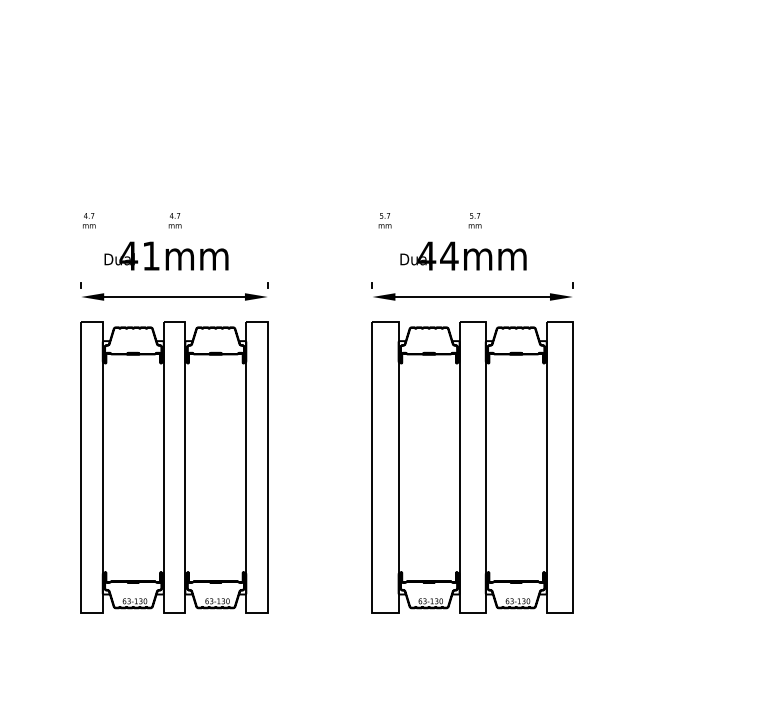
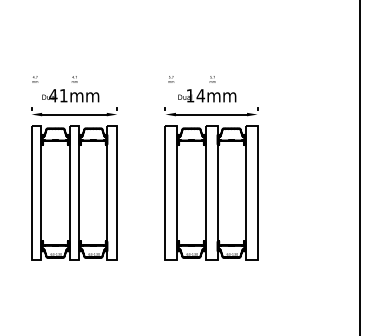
text: (426, 255) -> (190, 95), 44mm -> 14mm

